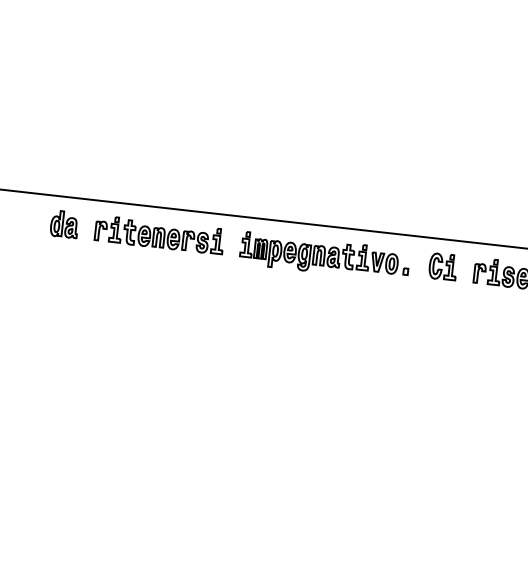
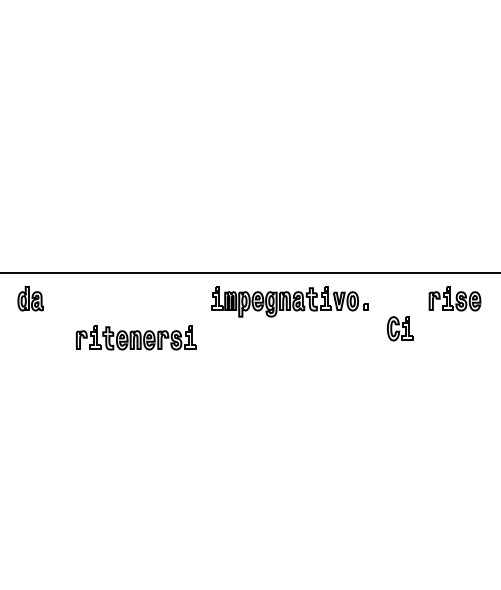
part: (64, 224) -> (30, 298), moved
part: (160, 234) -> (136, 337), moved
part: (443, 266) -> (400, 328), moved

